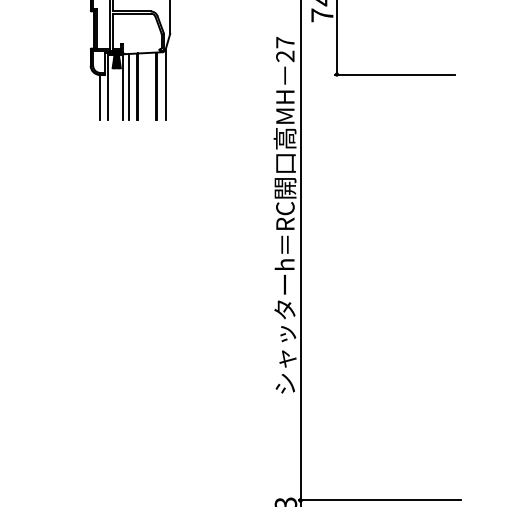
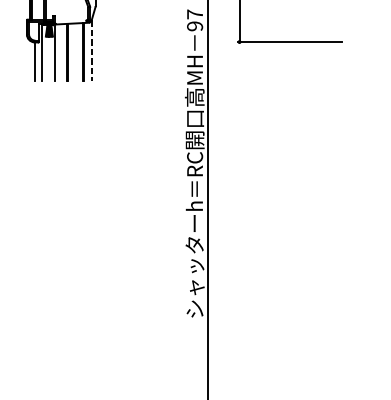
text: (285, 56) -> (195, 26), 27 -> 97
line: (165, 85) -> (91, 51), solid -> dashed
line: (129, 86) -> (60, 52), removed

